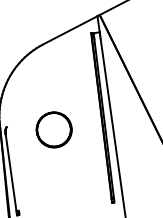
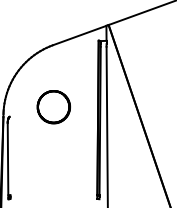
part: (53, 130) -> (53, 107), moved

